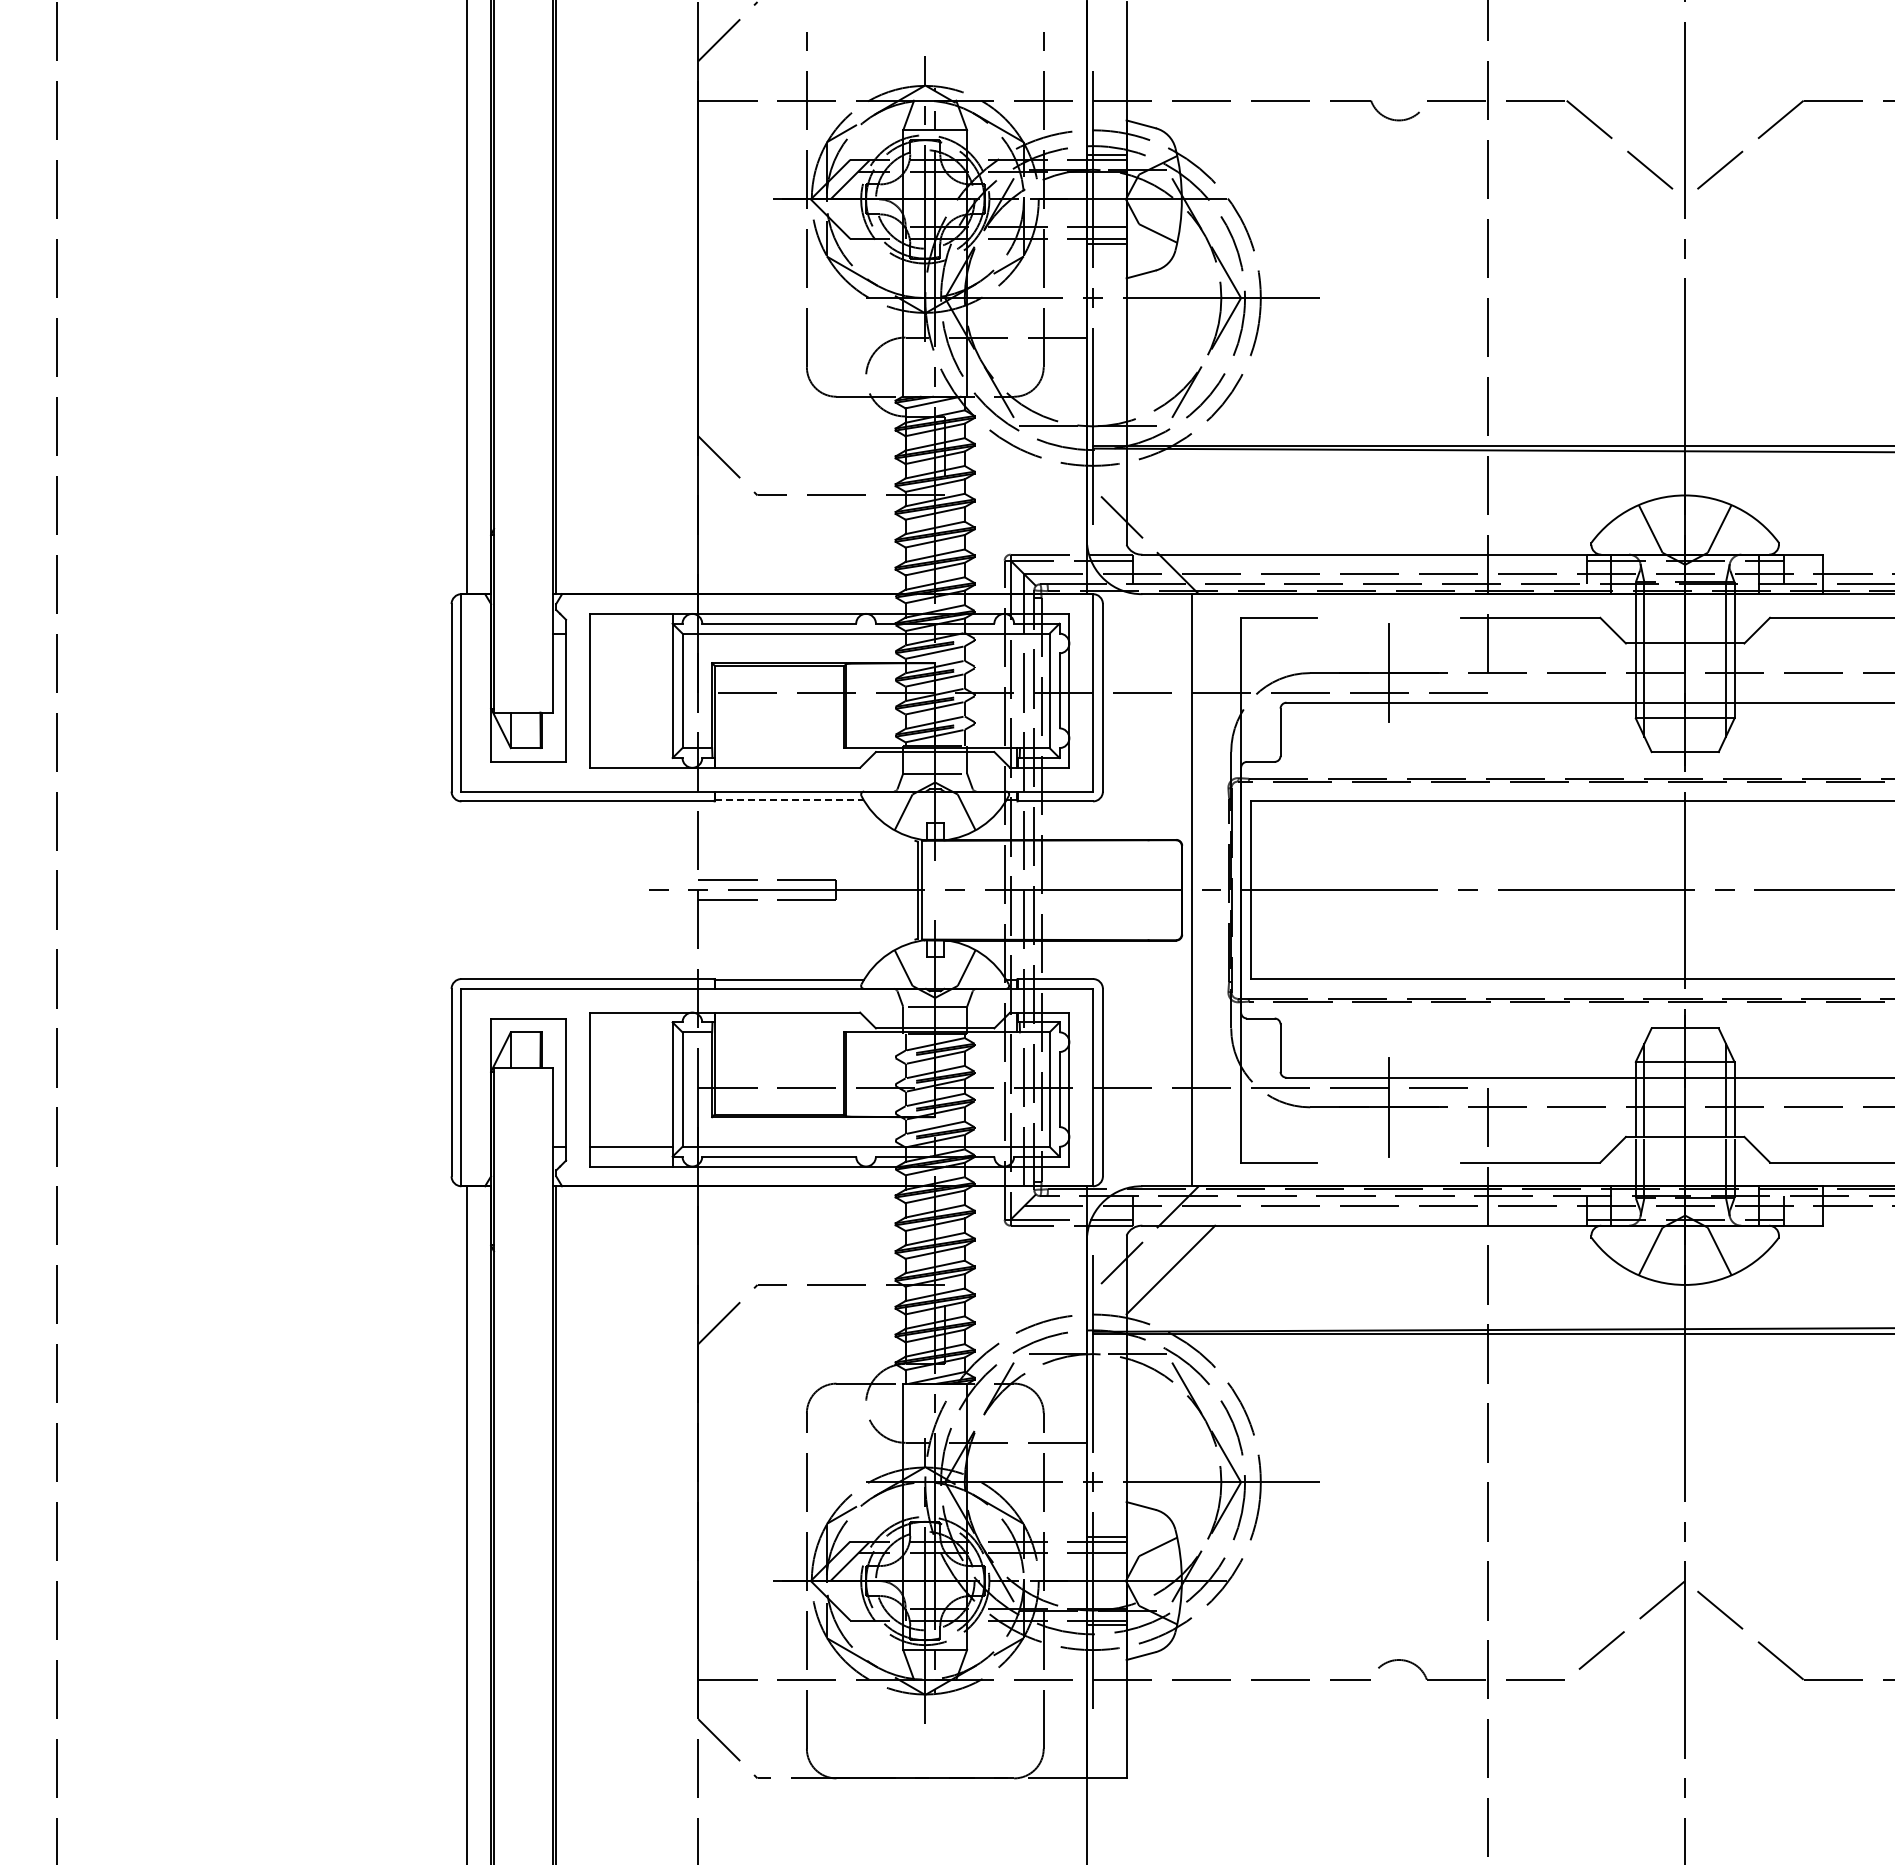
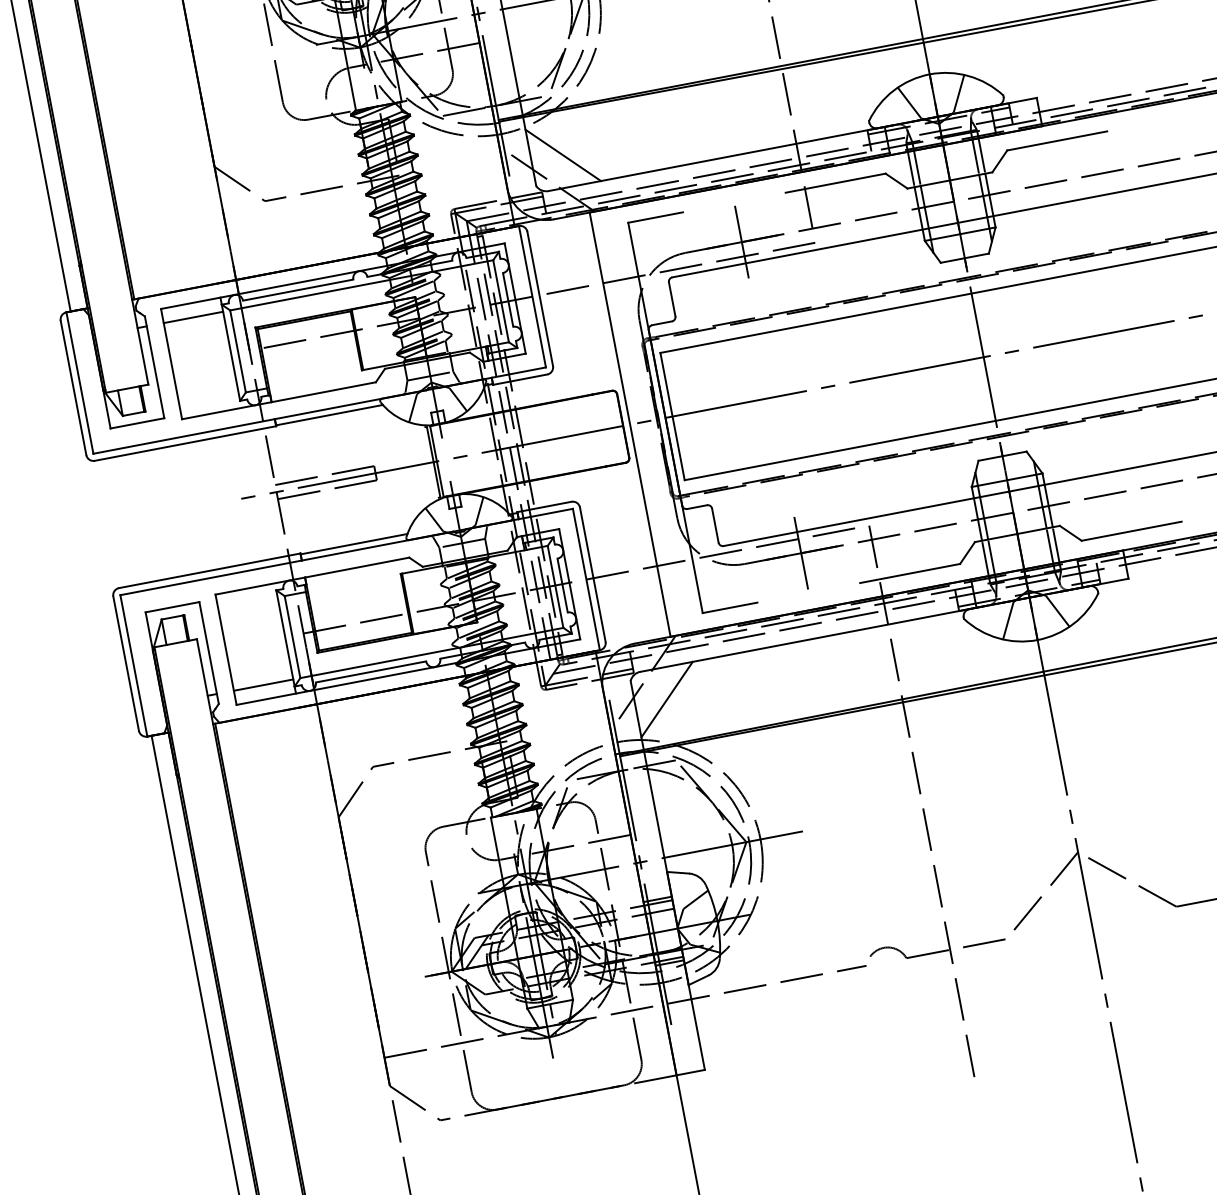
line: (1170, 510) -> (563, 155), added
line: (630, 633) -> (192, 317), added
line: (789, 800) -> (329, 415), dashed -> solid

